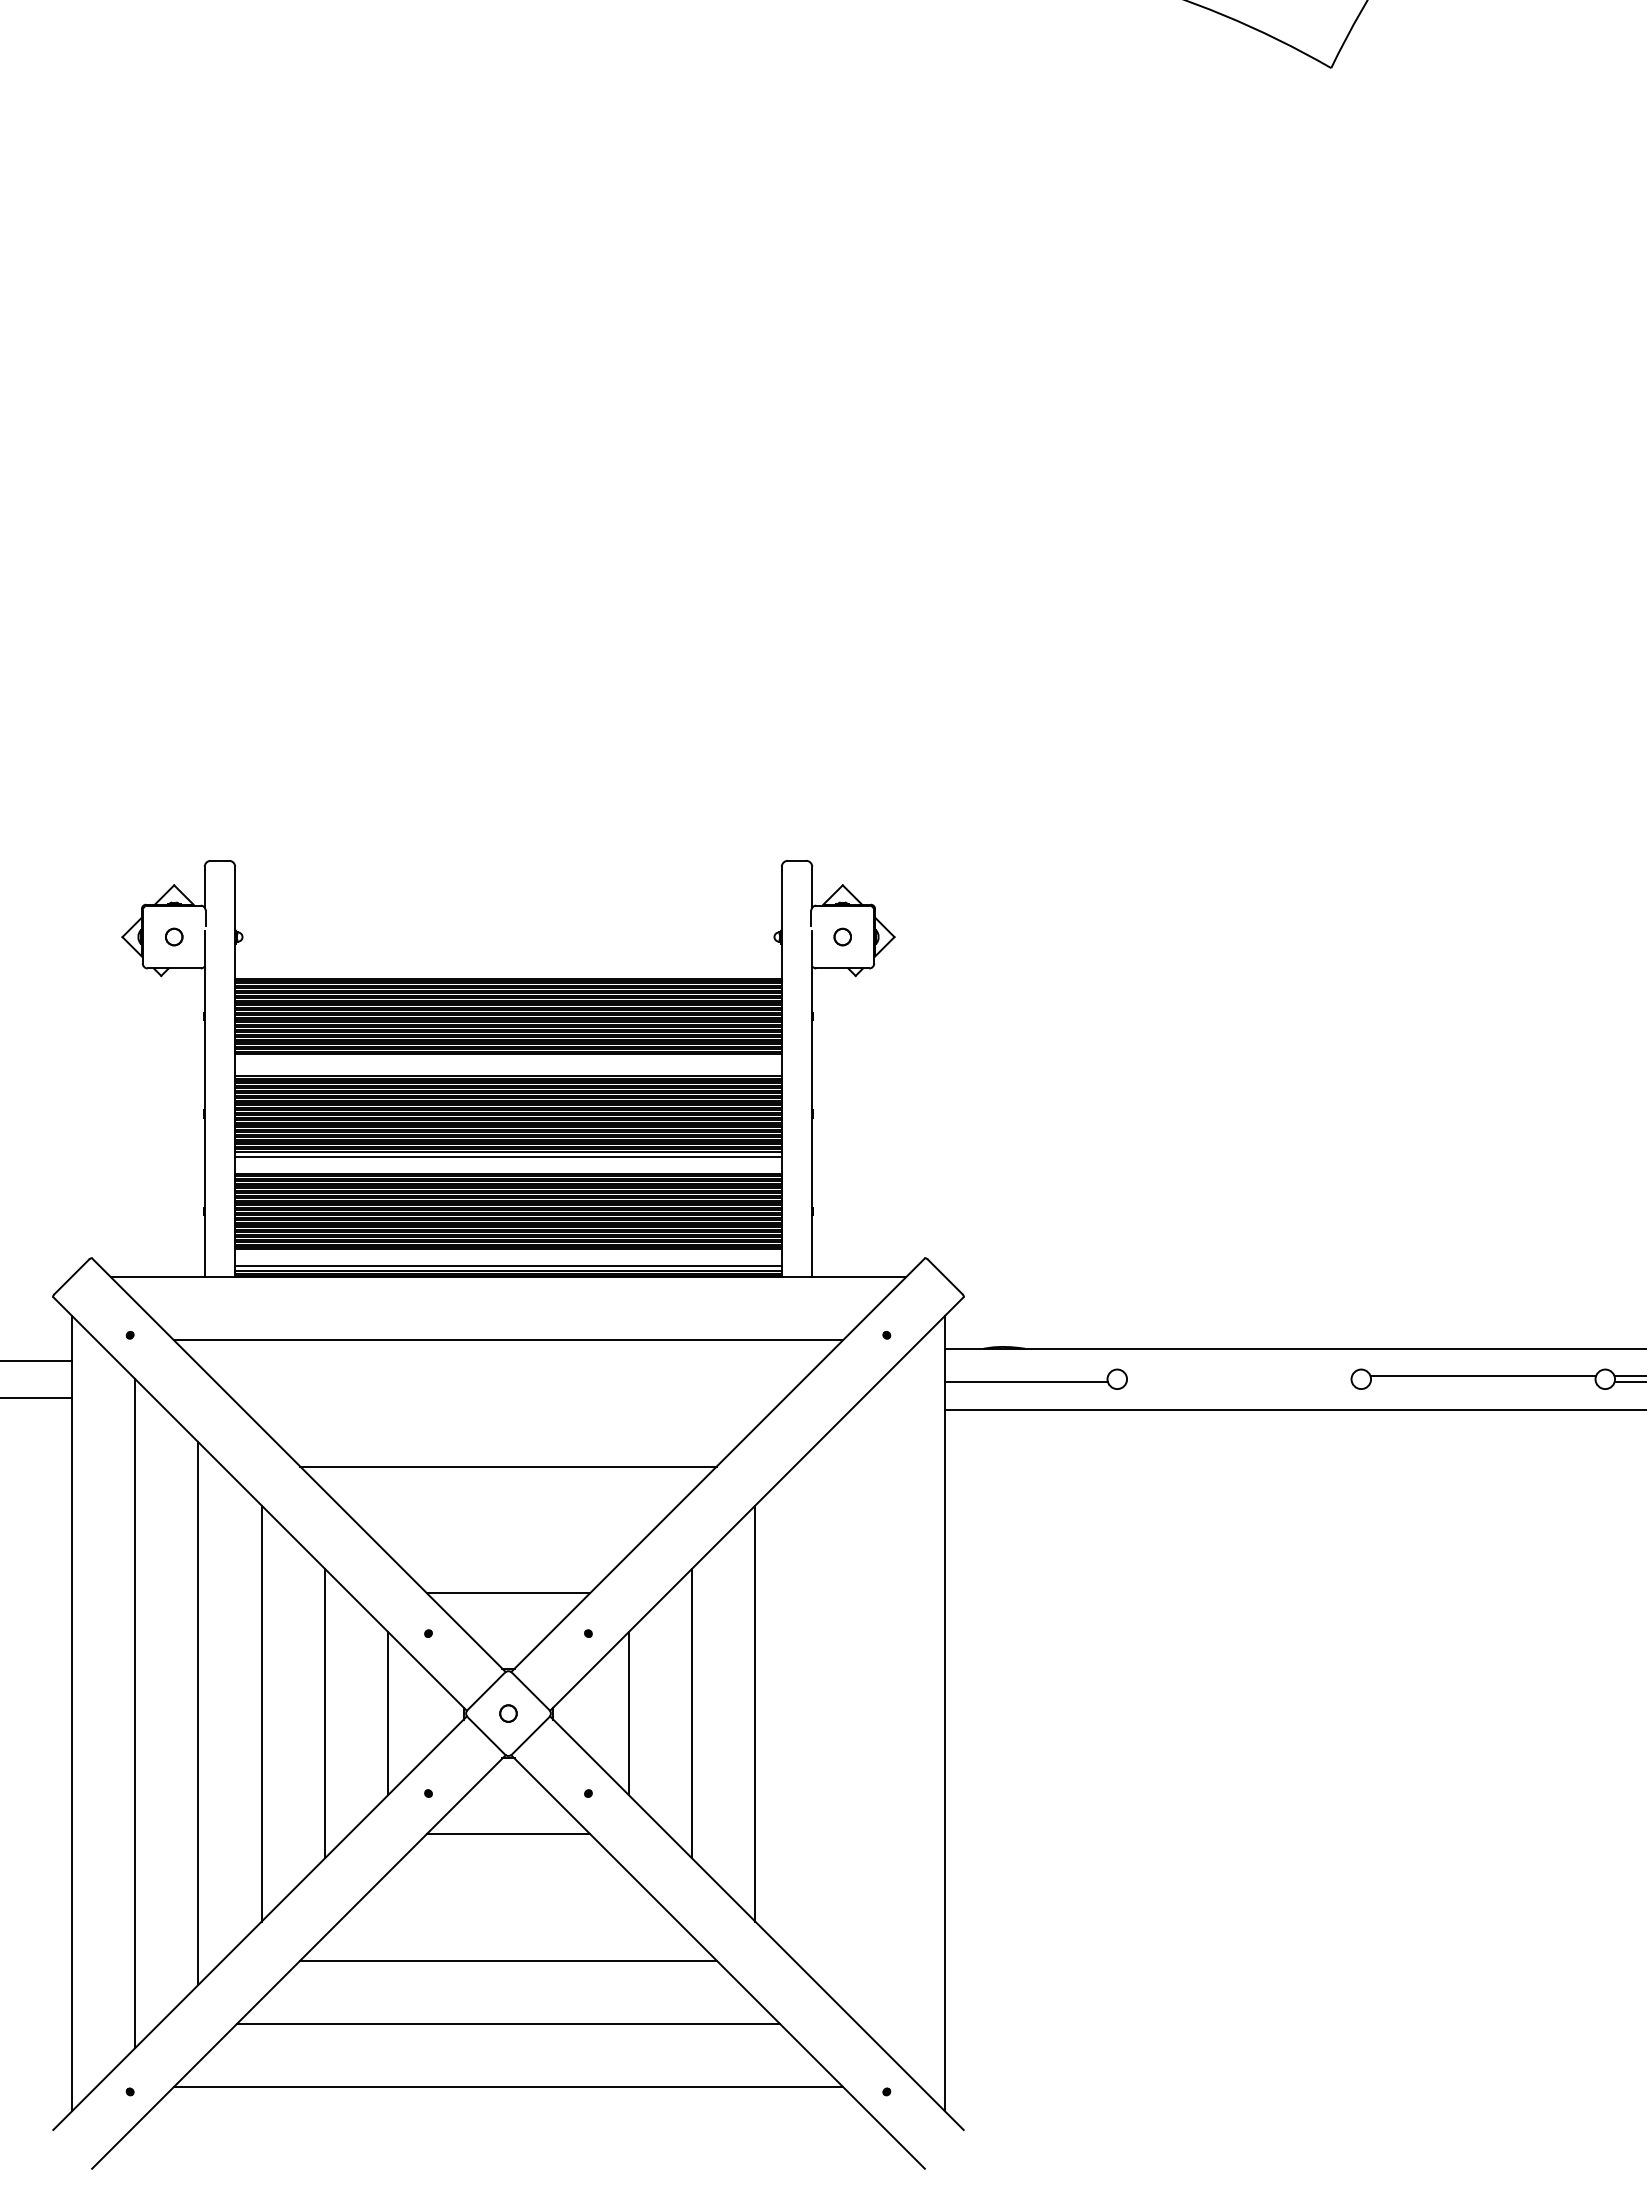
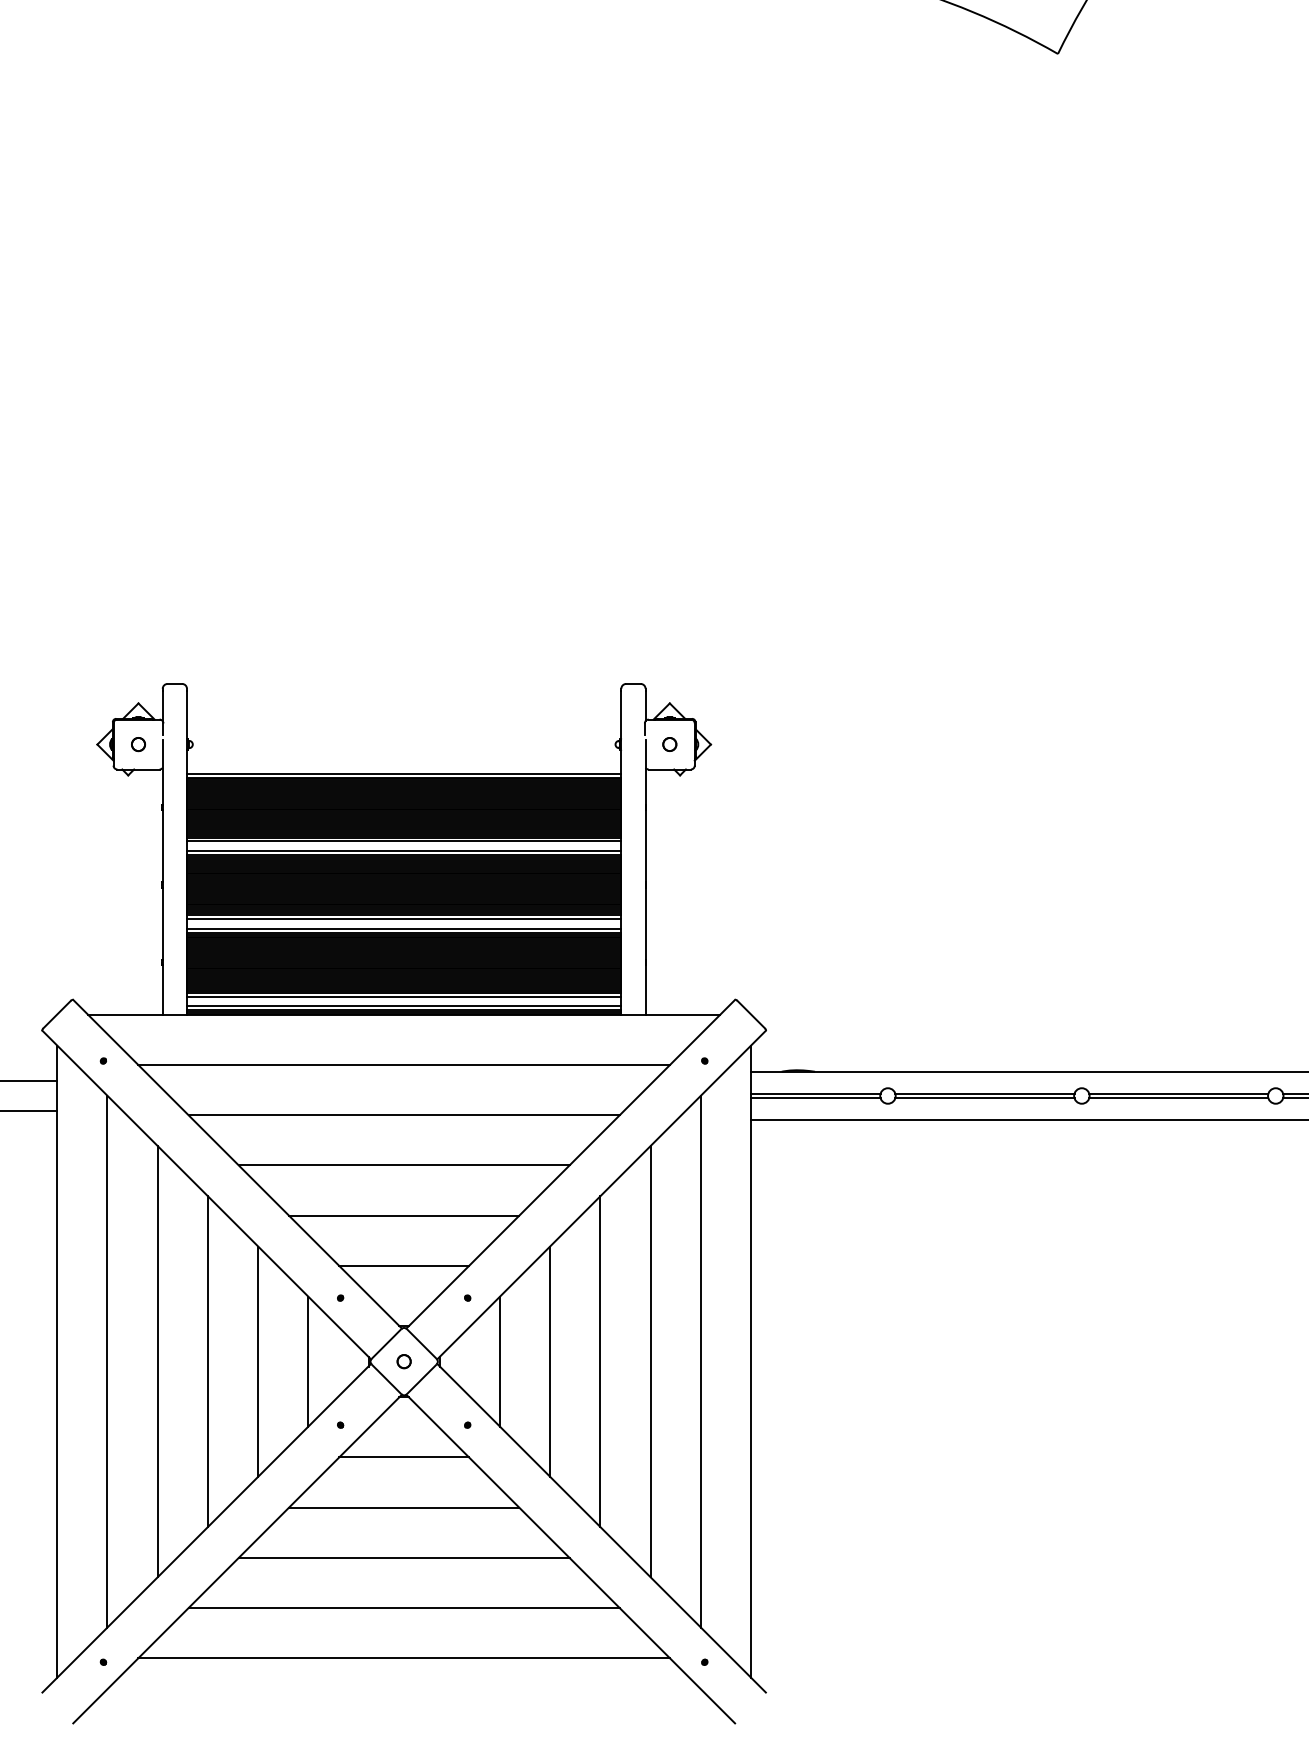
line: (508, 973) -> (404, 773), added
line: (508, 1059) -> (404, 841), added
line: (508, 1071) -> (404, 851), added
line: (508, 1168) -> (404, 928), added
line: (508, 1254) -> (404, 996), added
line: (1026, 1376) -> (815, 1093), added
line: (1239, 1376) -> (985, 1093), added
line: (1239, 1382) -> (985, 1098), added
line: (1483, 1382) -> (1179, 1098), added
line: (508, 1403) -> (404, 1115), added
line: (508, 1529) -> (404, 1215), added
line: (818, 1713) -> (650, 1361), added
line: (881, 1713) -> (700, 1361), added
line: (508, 1897) -> (404, 1507), added

